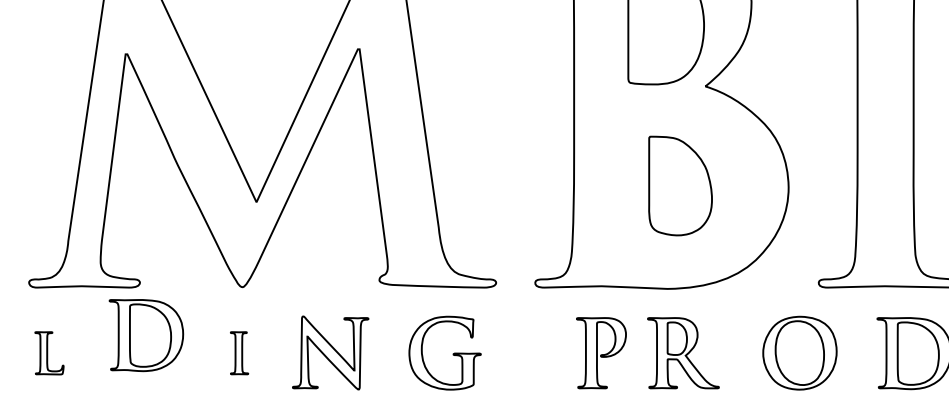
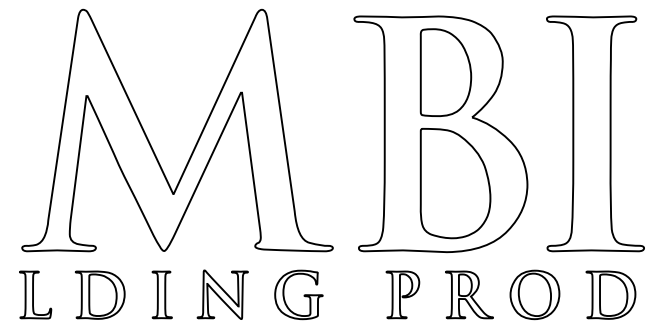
part: (680, 185) -> (455, 183), size x1.67
part: (146, 334) -> (100, 294), moved
part: (49, 352) -> (35, 294), size x1.67
part: (238, 352) -> (161, 294), size x1.67
part: (683, 352) -> (469, 294), moved

